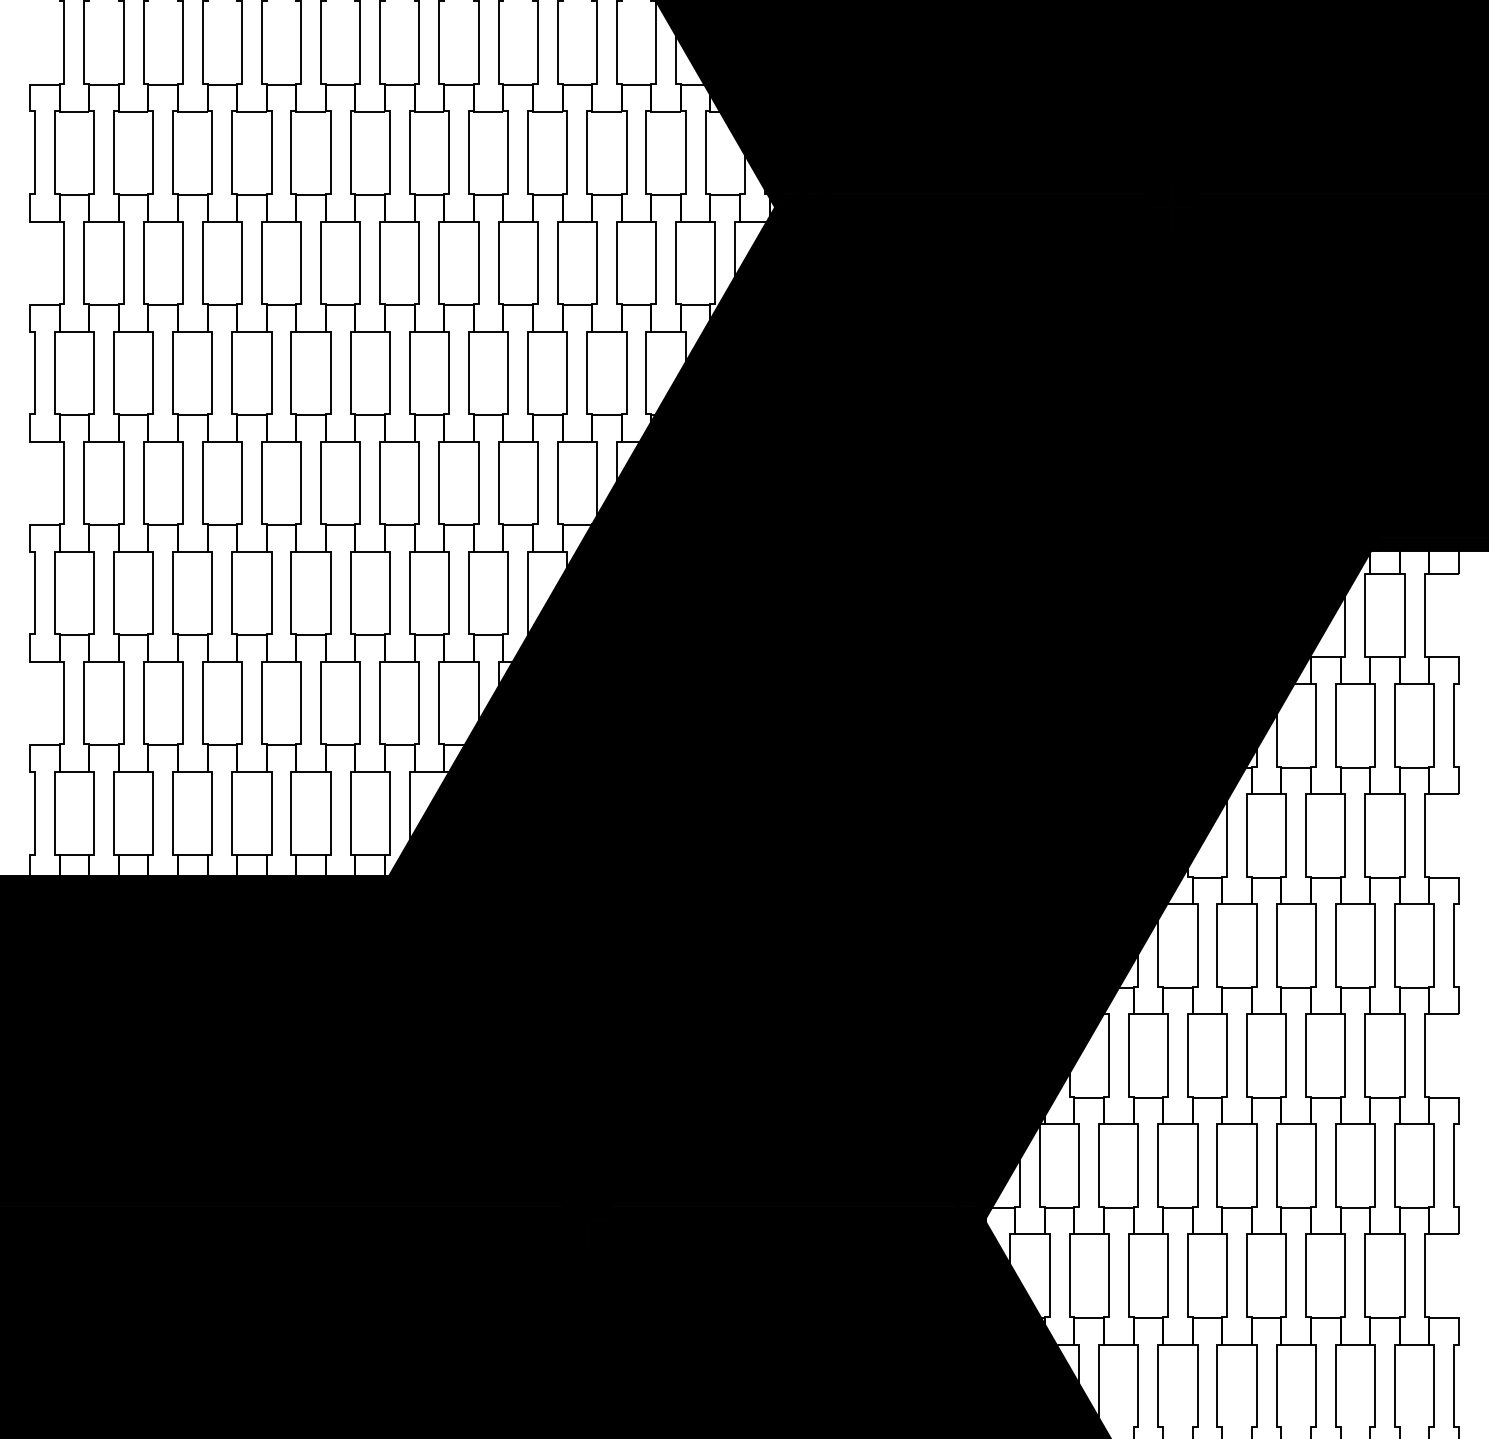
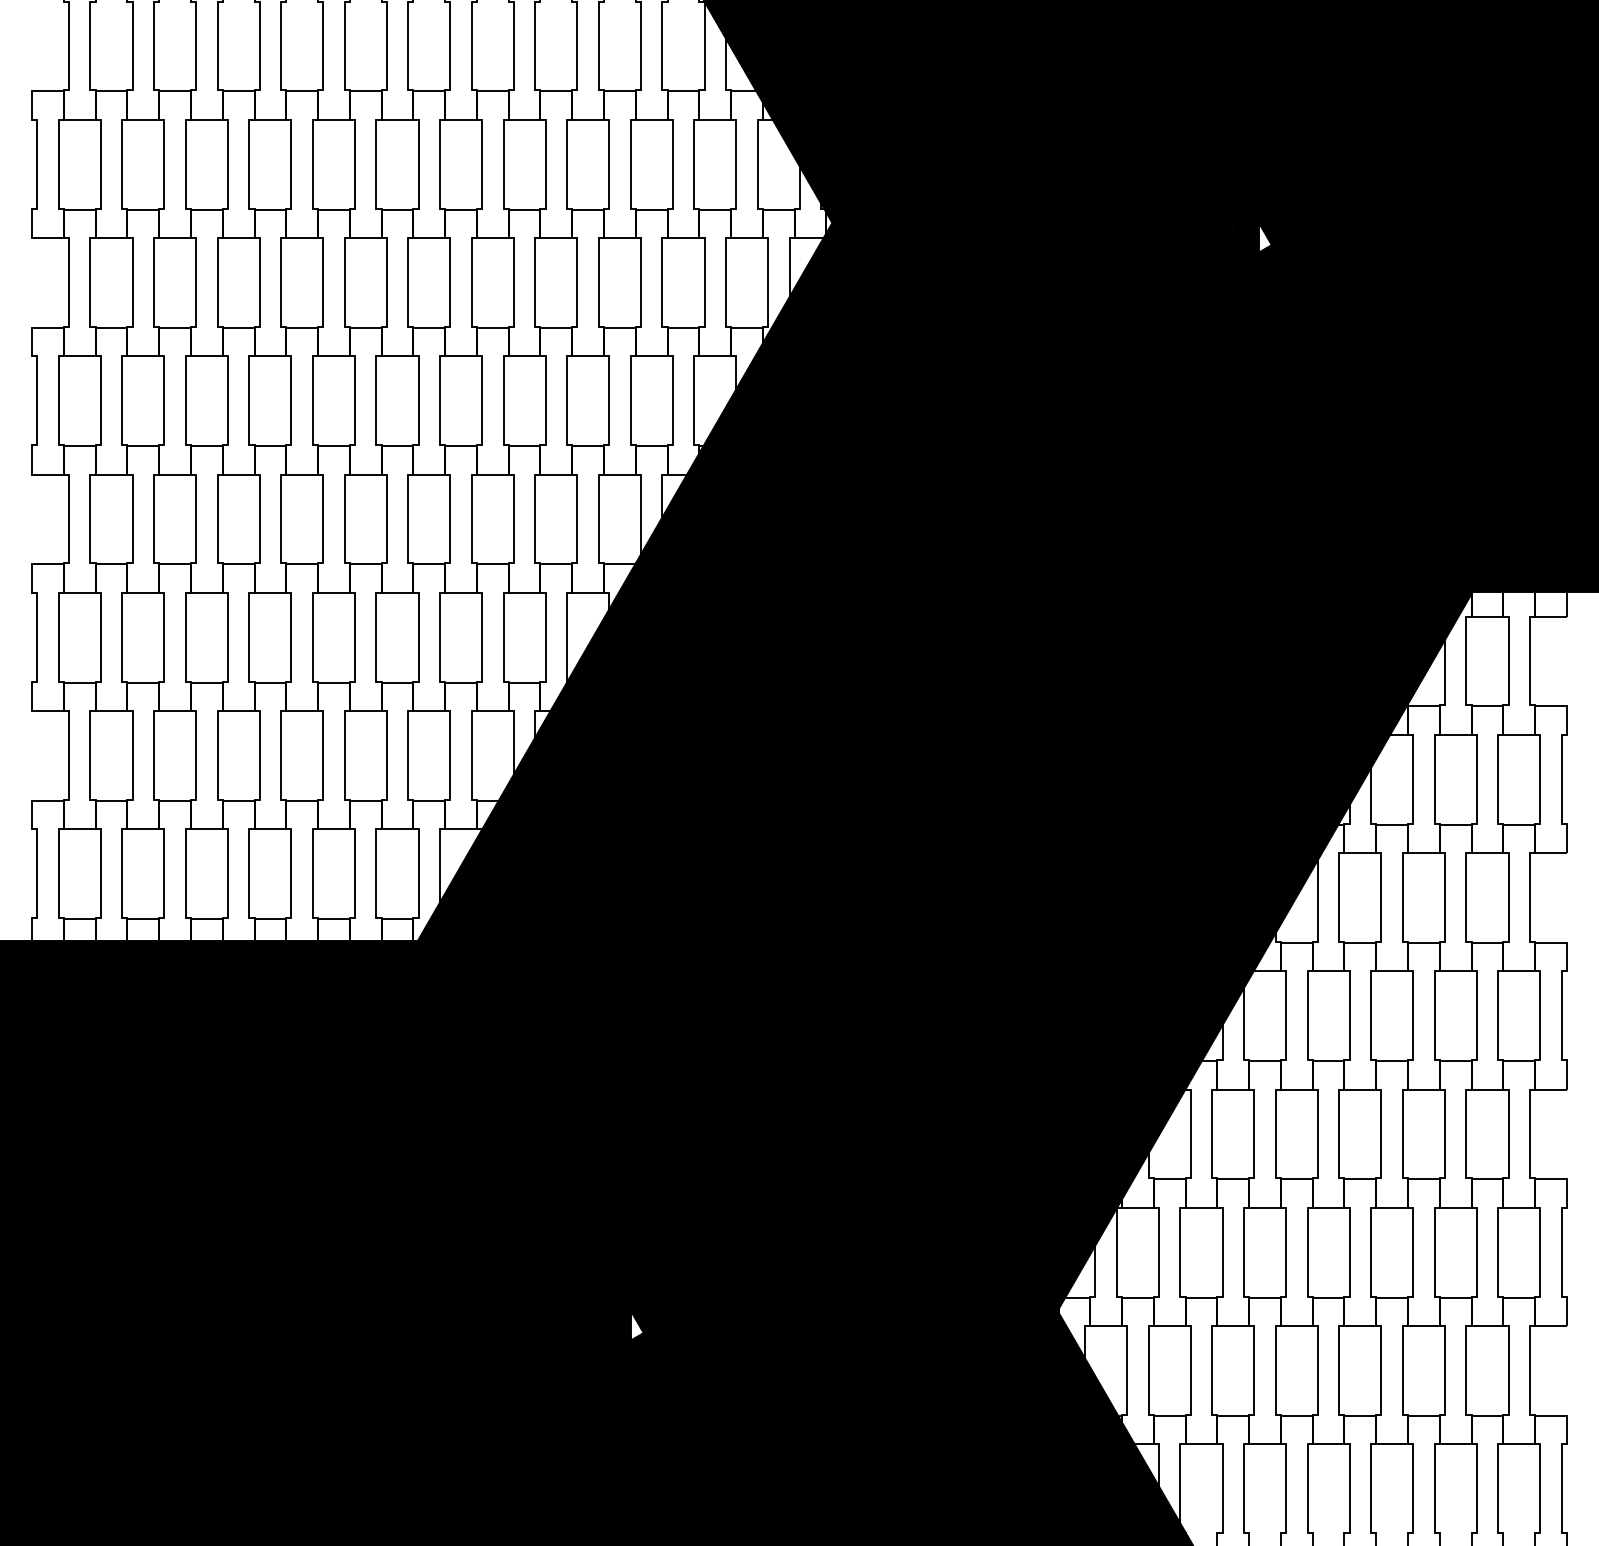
fill: (1178, 220) -> (1265, 237), removed
fill: (592, 1233) -> (636, 1325), removed

